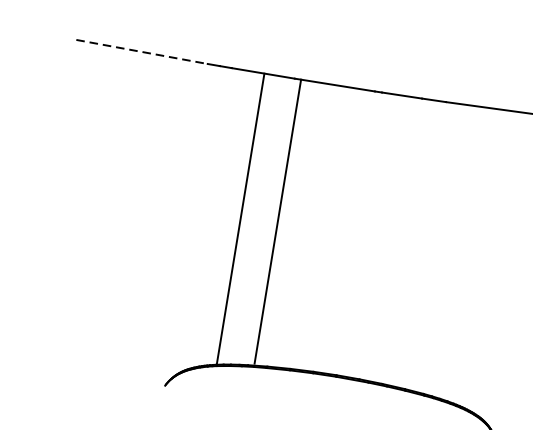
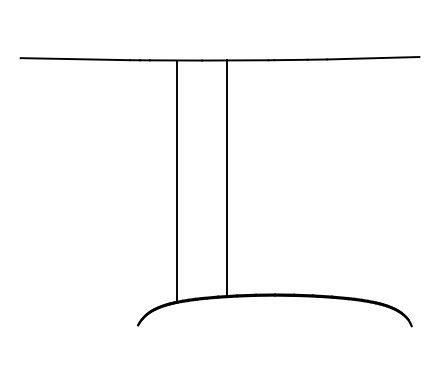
line: (142, 52) -> (75, 59), dashed -> solid
line: (278, 220) -> (227, 177), moved

